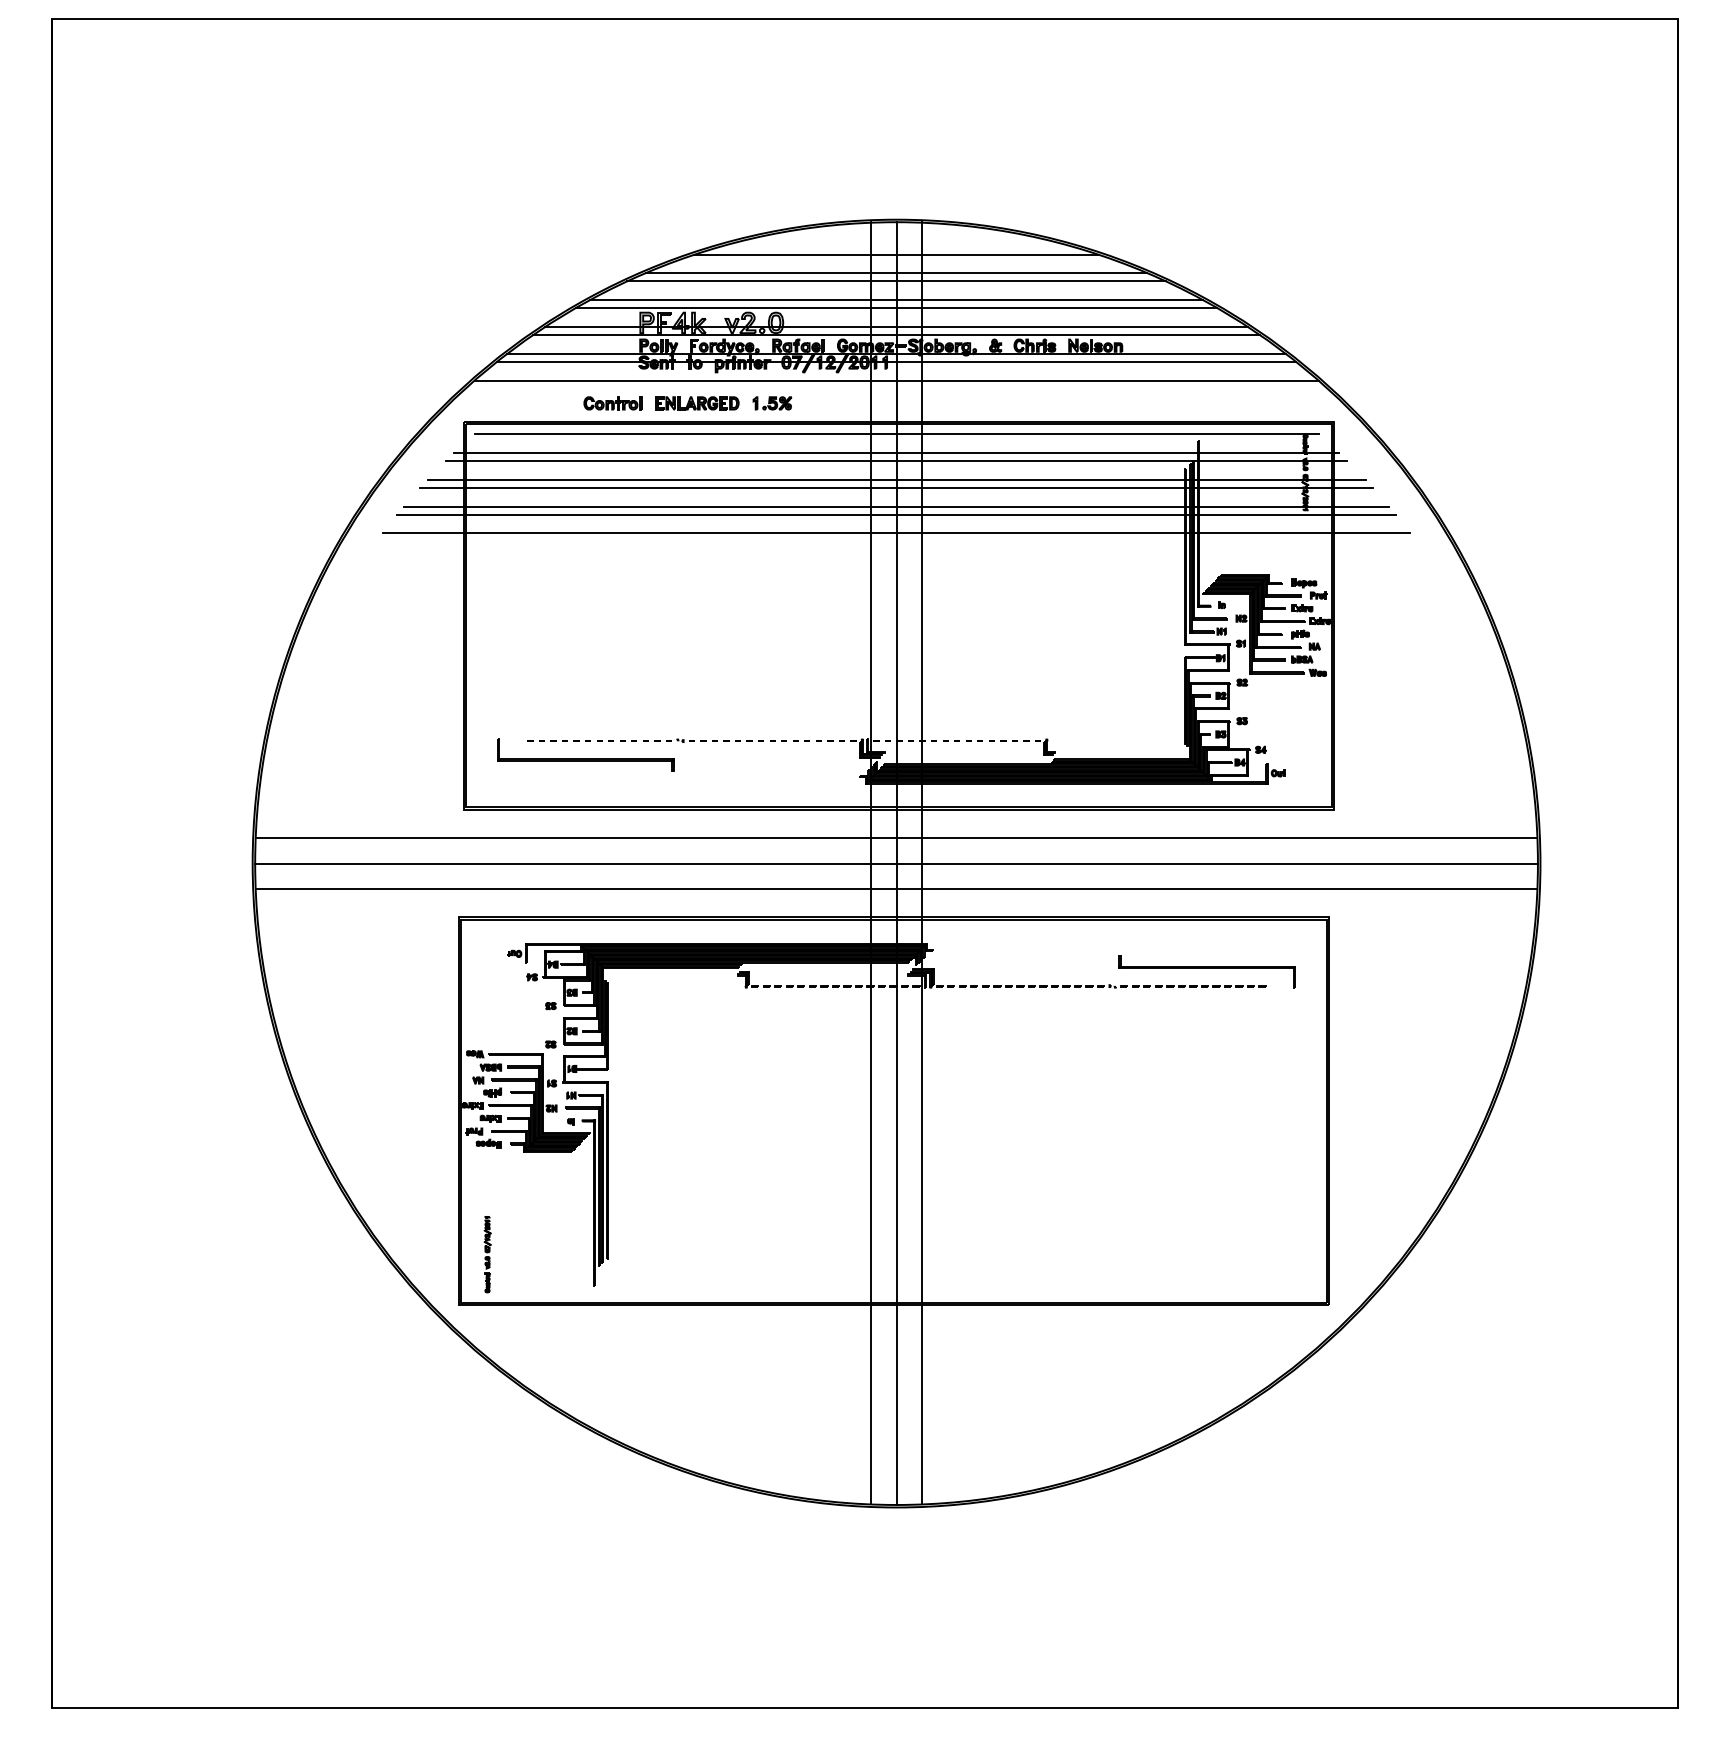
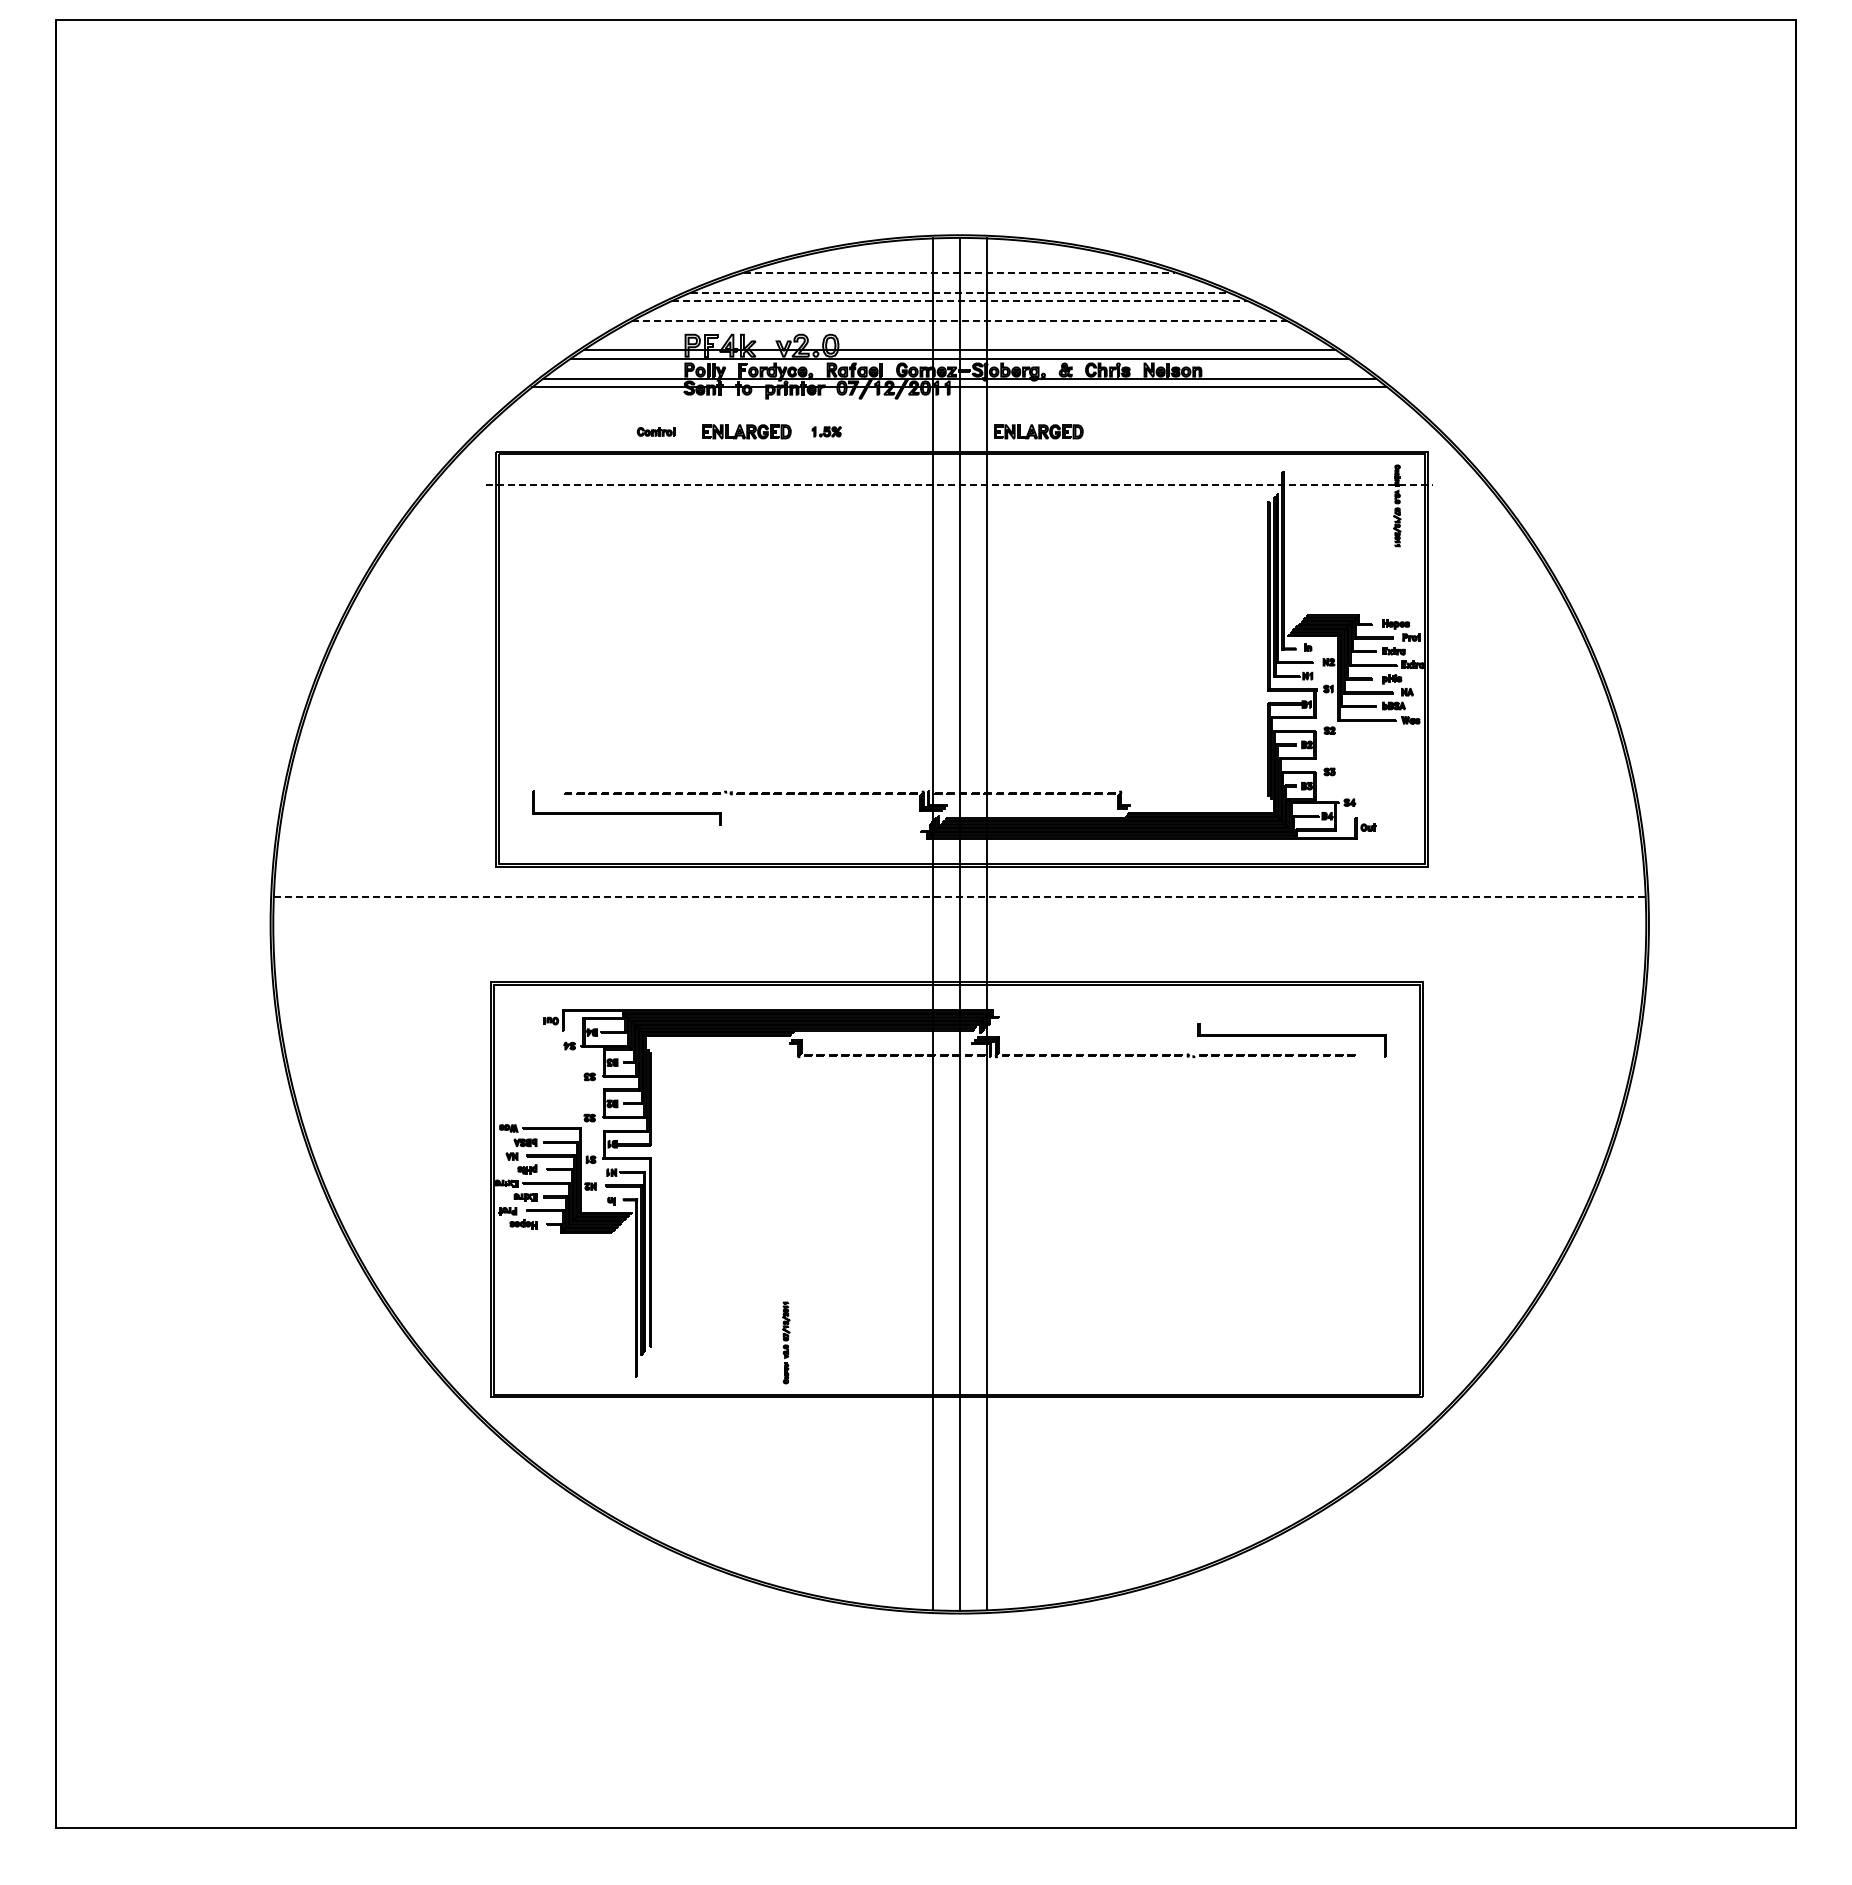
line: (897, 254) -> (960, 272), solid -> dashed
line: (897, 273) -> (960, 292), solid -> dashed
line: (897, 281) -> (960, 301), solid -> dashed
line: (896, 300) -> (959, 321), solid -> dashed
line: (896, 308) -> (959, 330), removed
line: (896, 380) -> (959, 407), removed
part: (612, 403) -> (655, 431), size x0.6
part: (772, 403) -> (826, 431), size x0.7
part: (970, 403) -> (1038, 431), added
line: (896, 433) -> (959, 464), removed
line: (896, 452) -> (959, 484), solid -> dashed
line: (896, 460) -> (959, 493), removed
line: (896, 479) -> (959, 513), removed
line: (896, 488) -> (959, 522), removed
line: (896, 506) -> (959, 542), removed
line: (896, 515) -> (959, 551), removed
line: (896, 533) -> (959, 571), removed
line: (896, 838) -> (959, 897), solid -> dashed
line: (896, 863) -> (959, 924), removed
line: (896, 888) -> (959, 951), removed
part: (488, 1254) -> (786, 1342), moved

